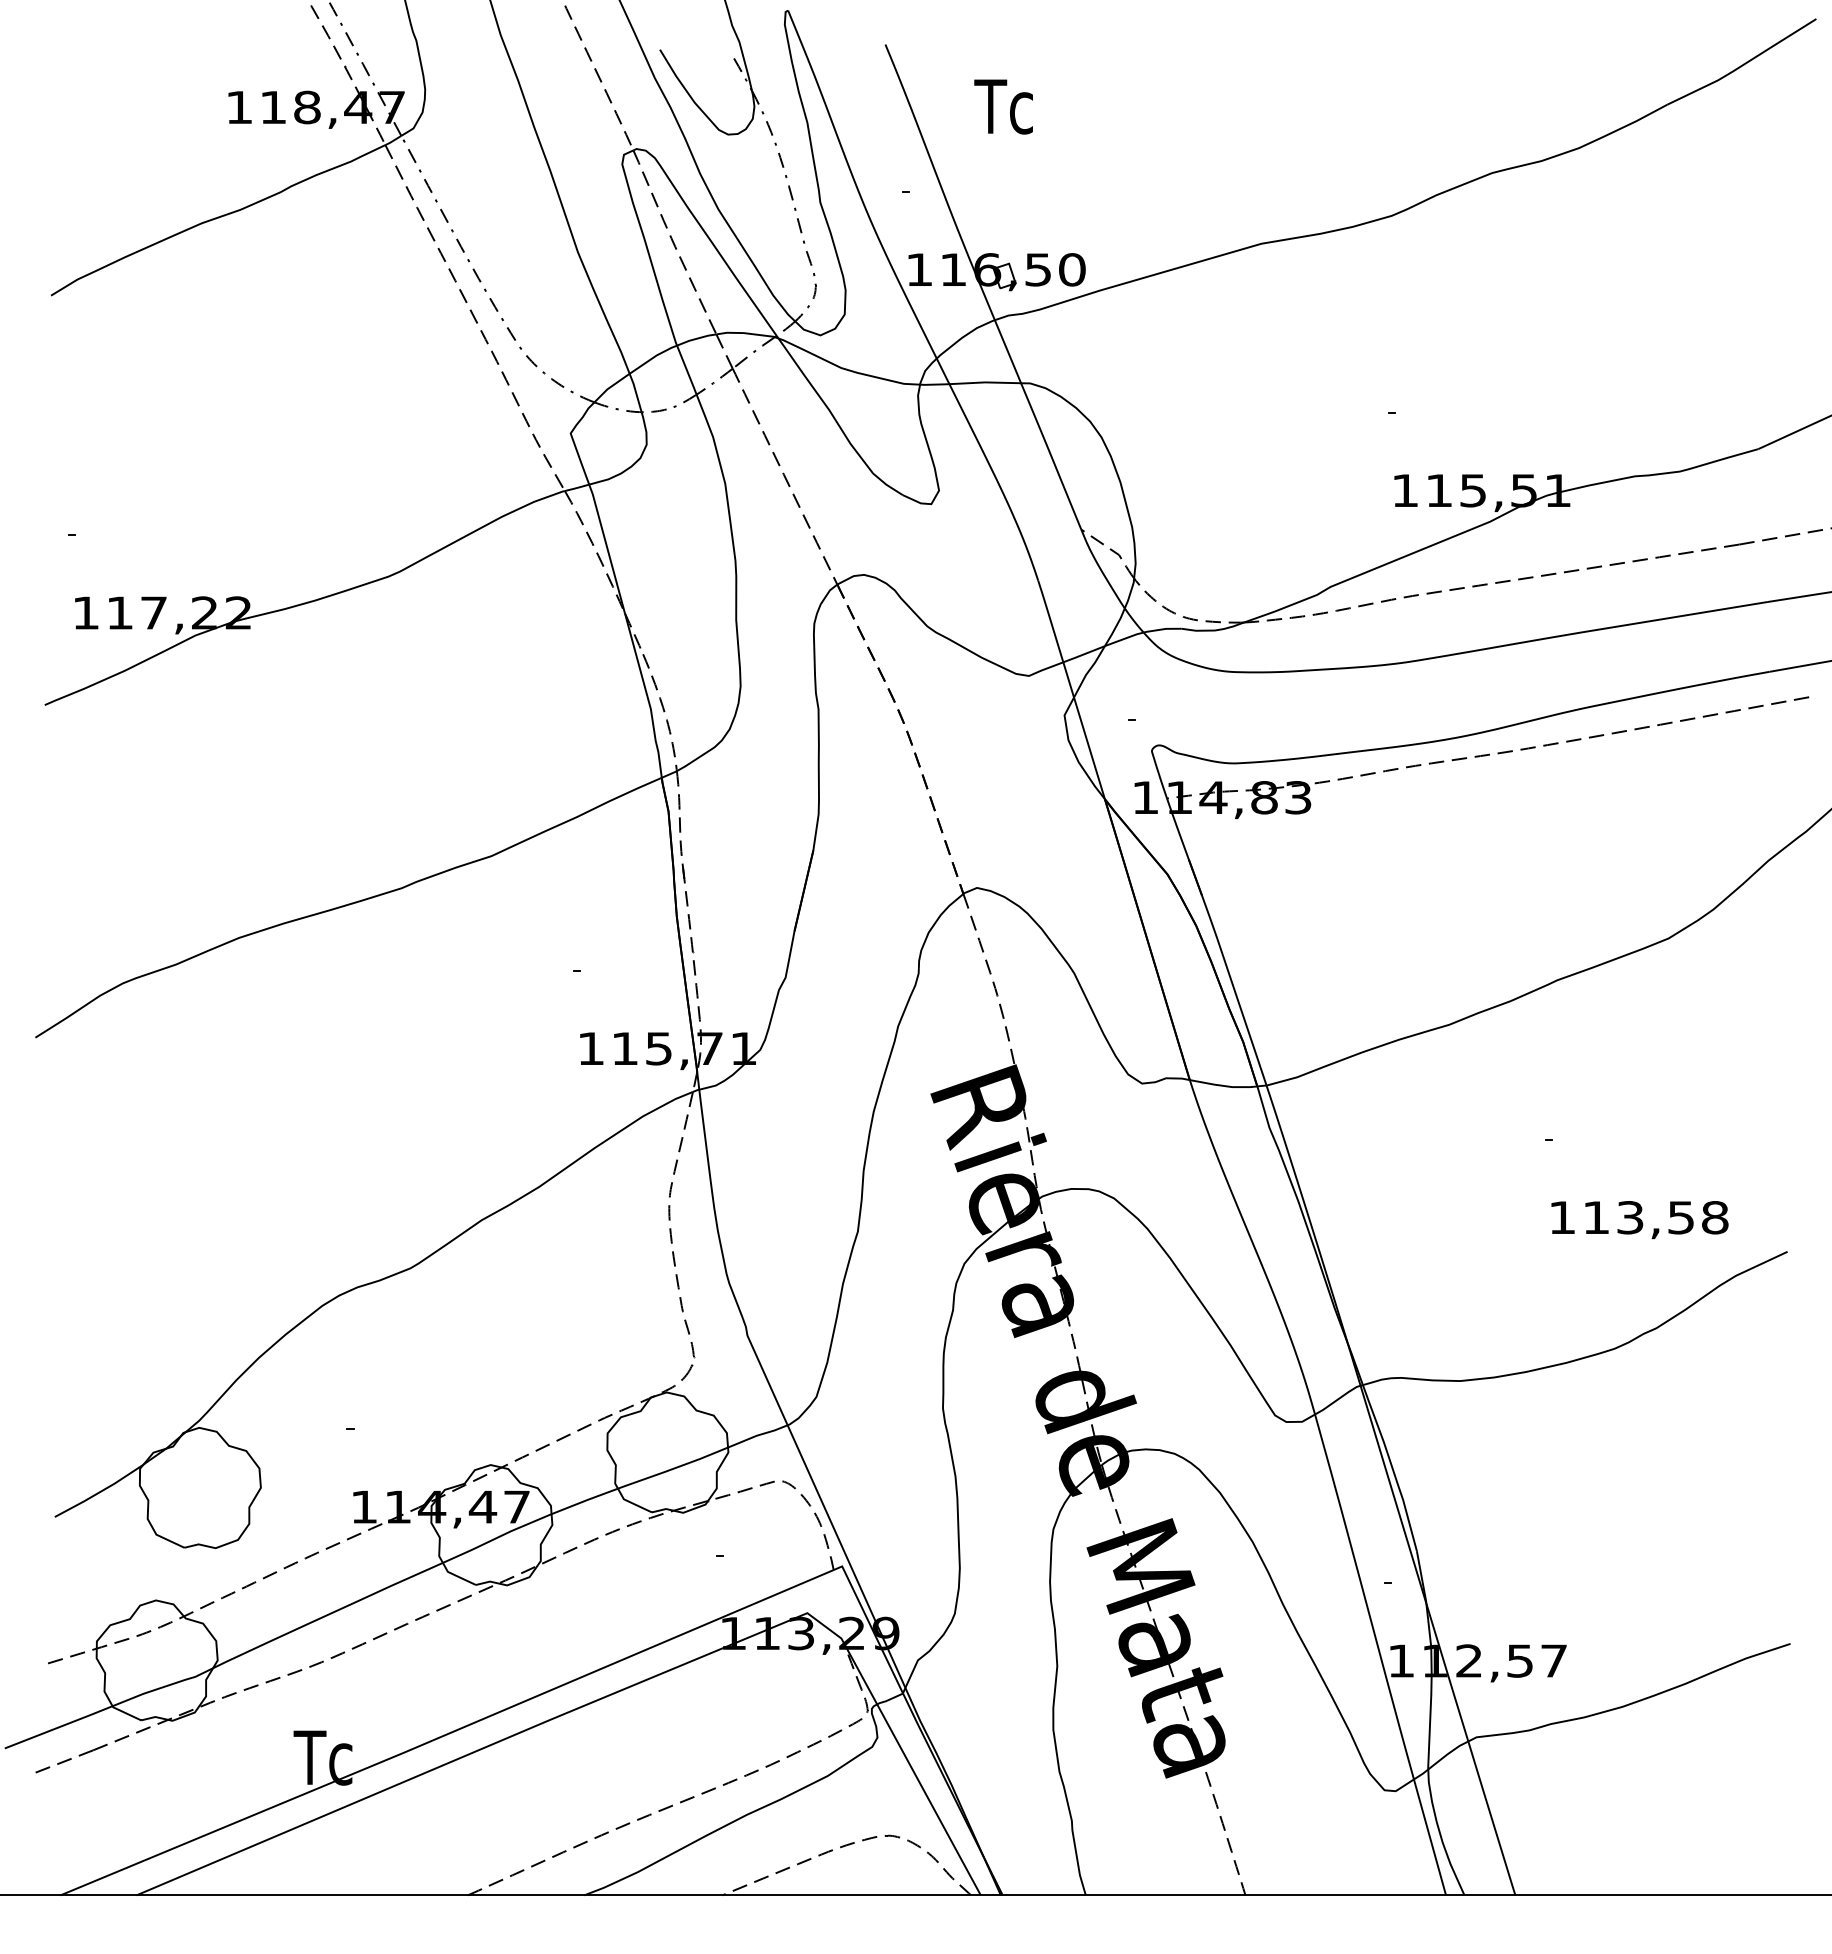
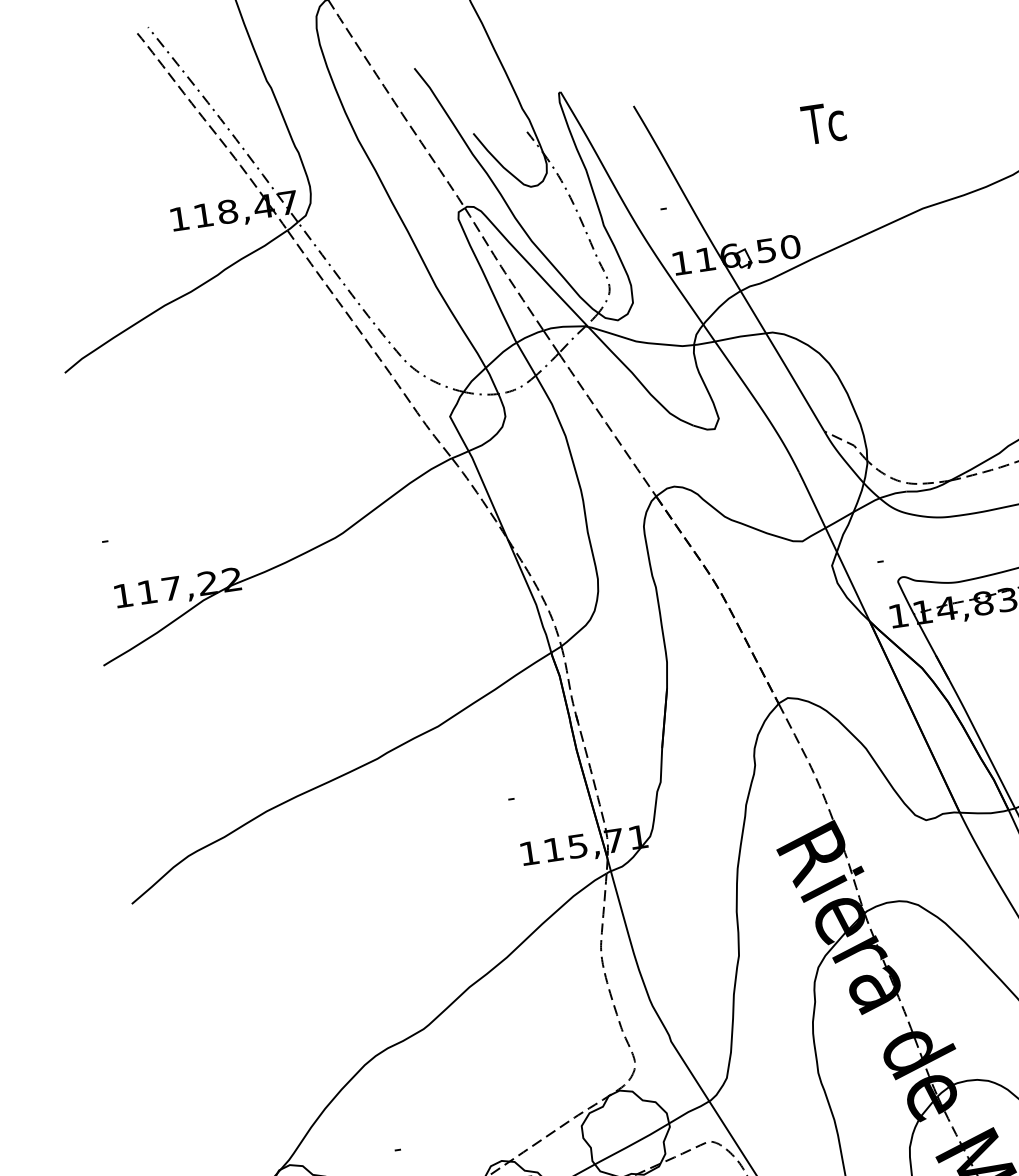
text: (1003, 106) -> (823, 123), moved

